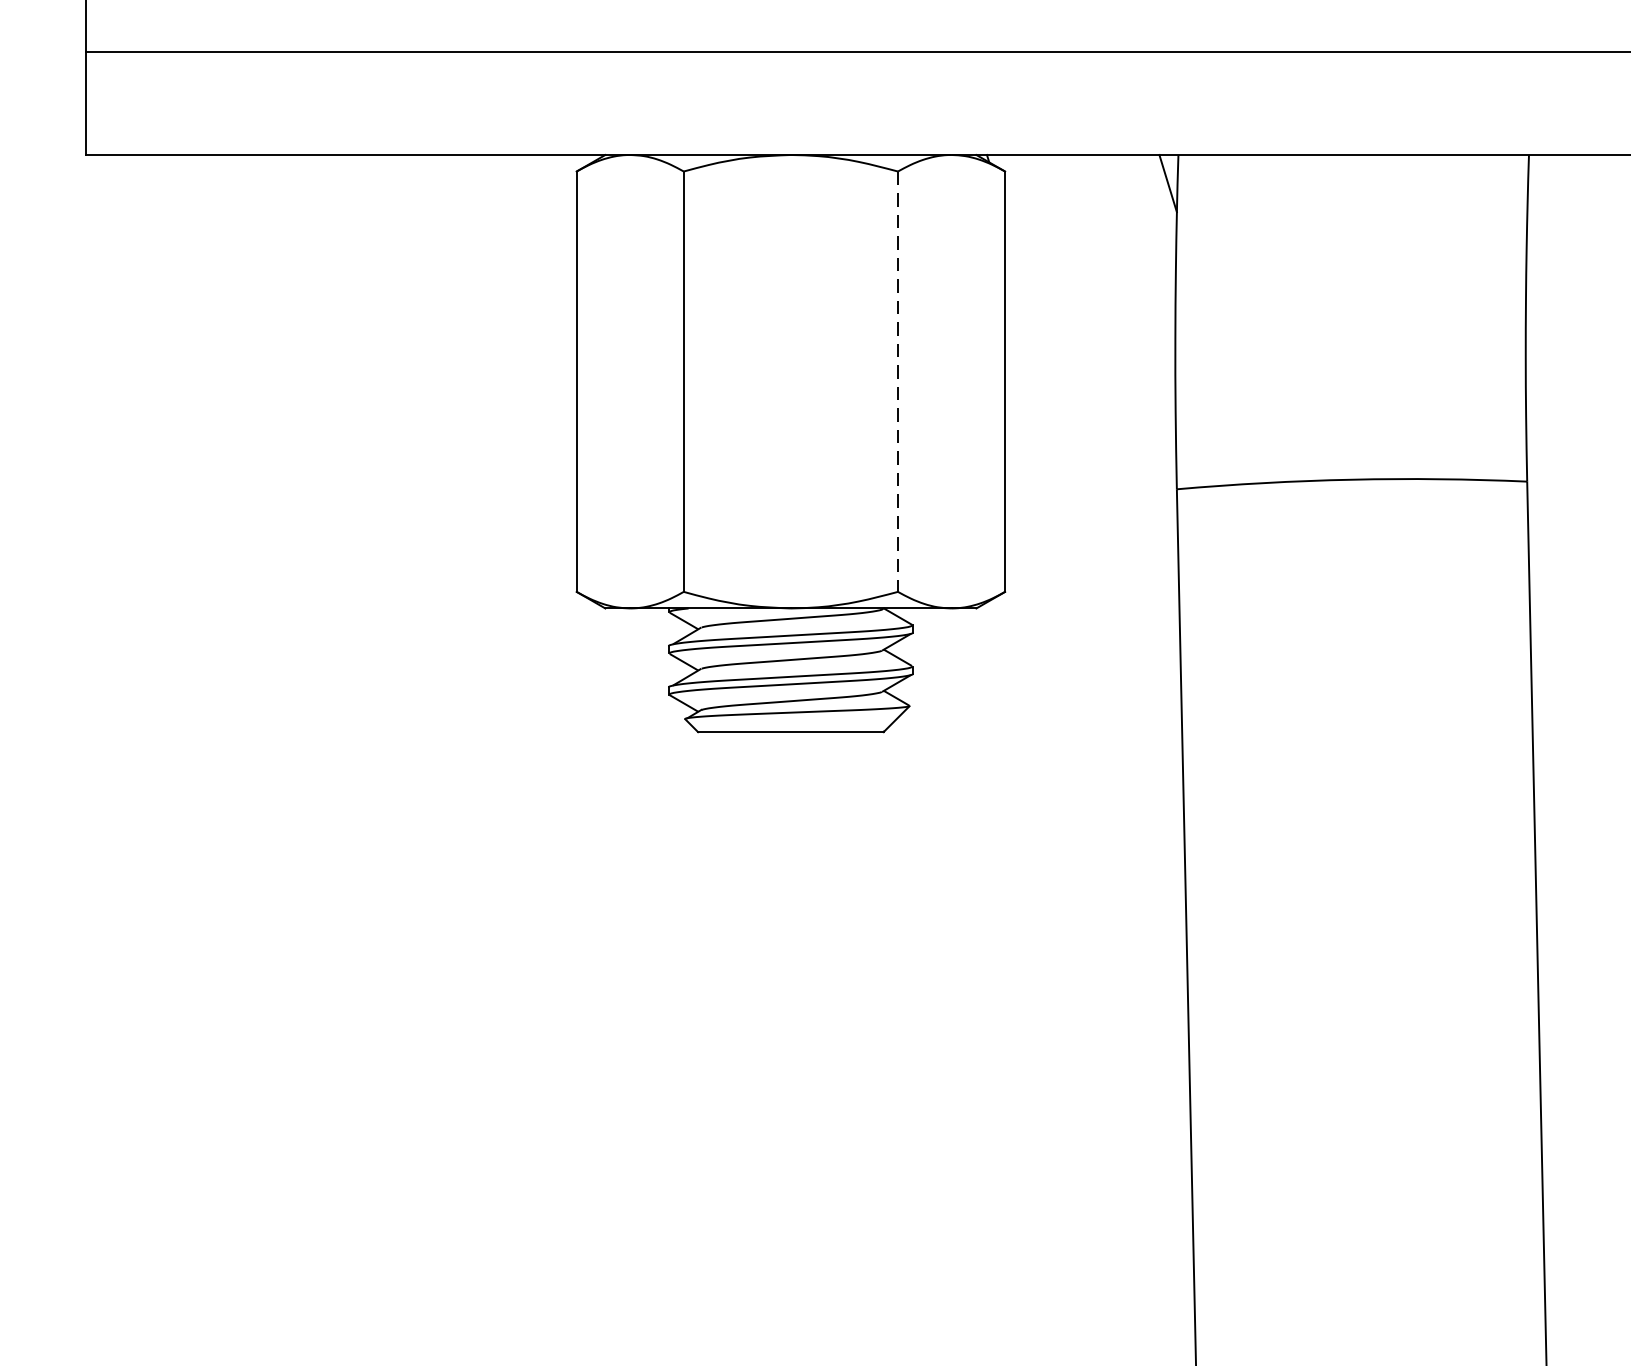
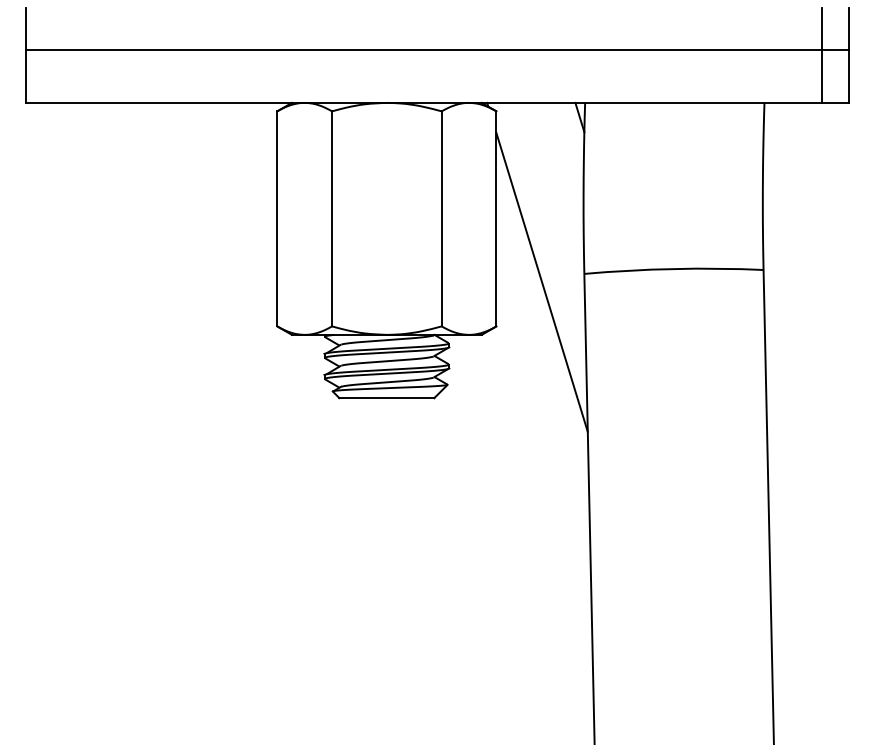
line: (897, 380) -> (441, 218), dashed -> solid
line: (1093, 506) -> (541, 282), added

